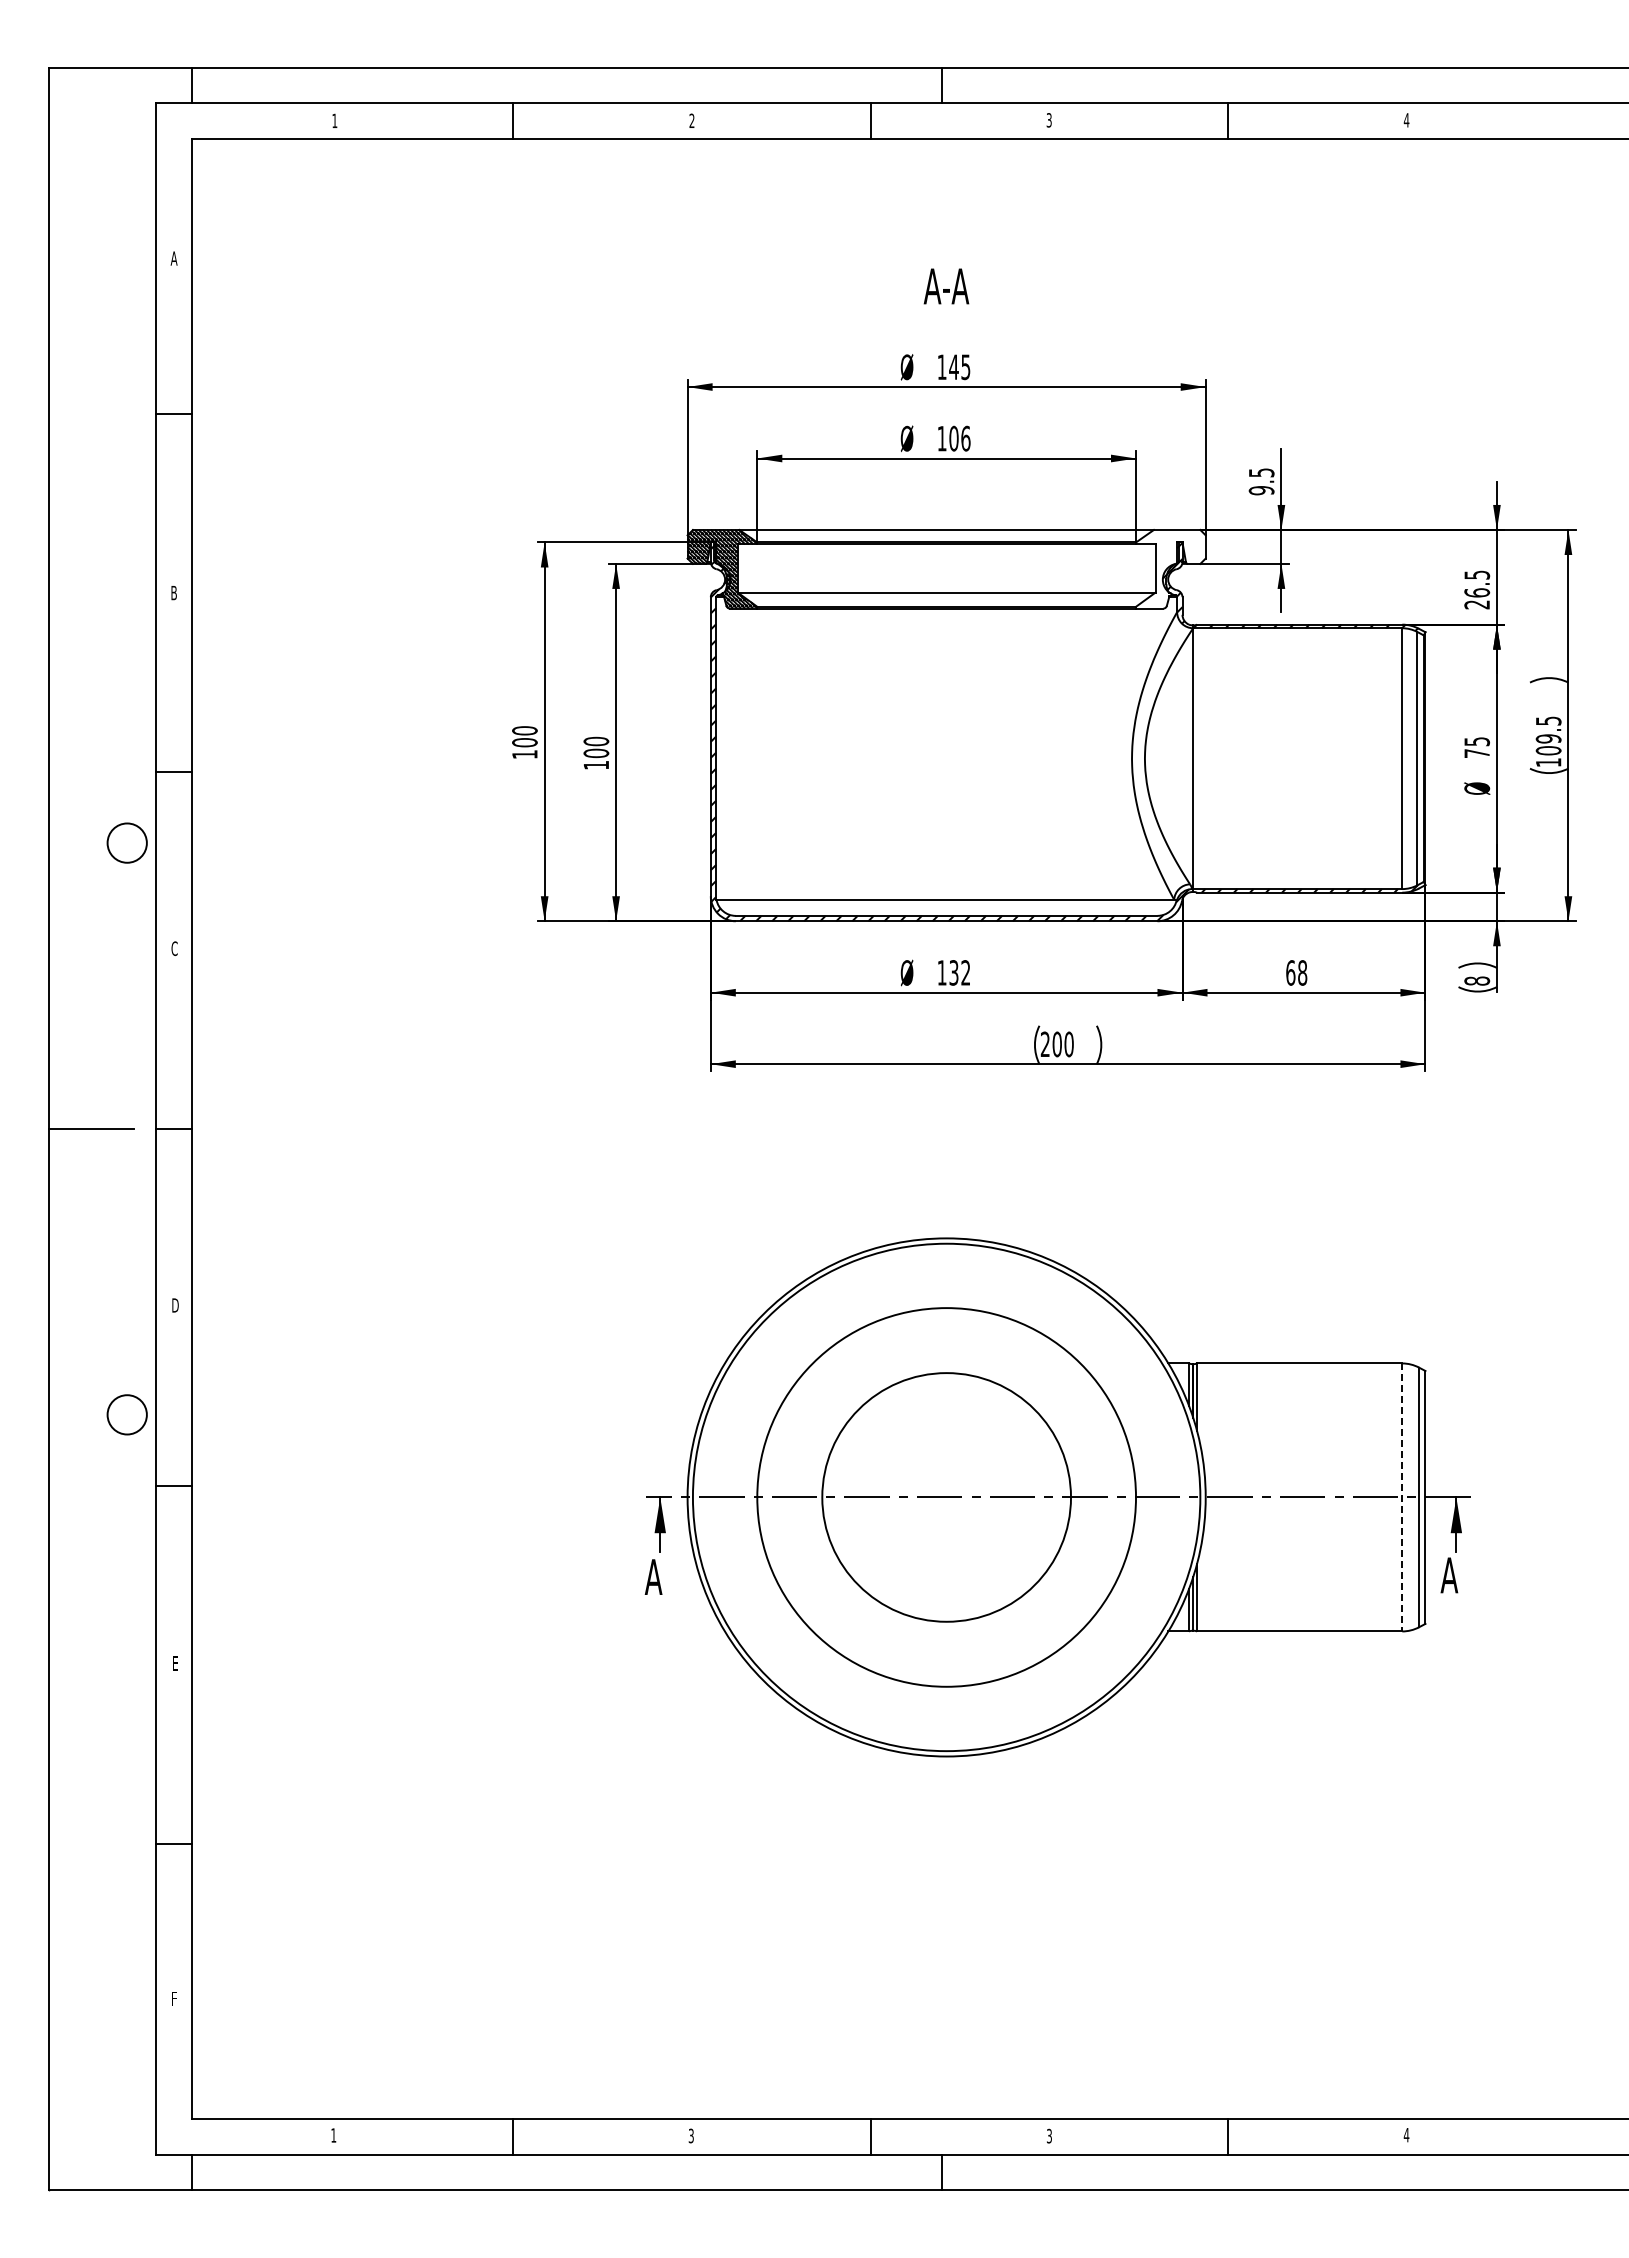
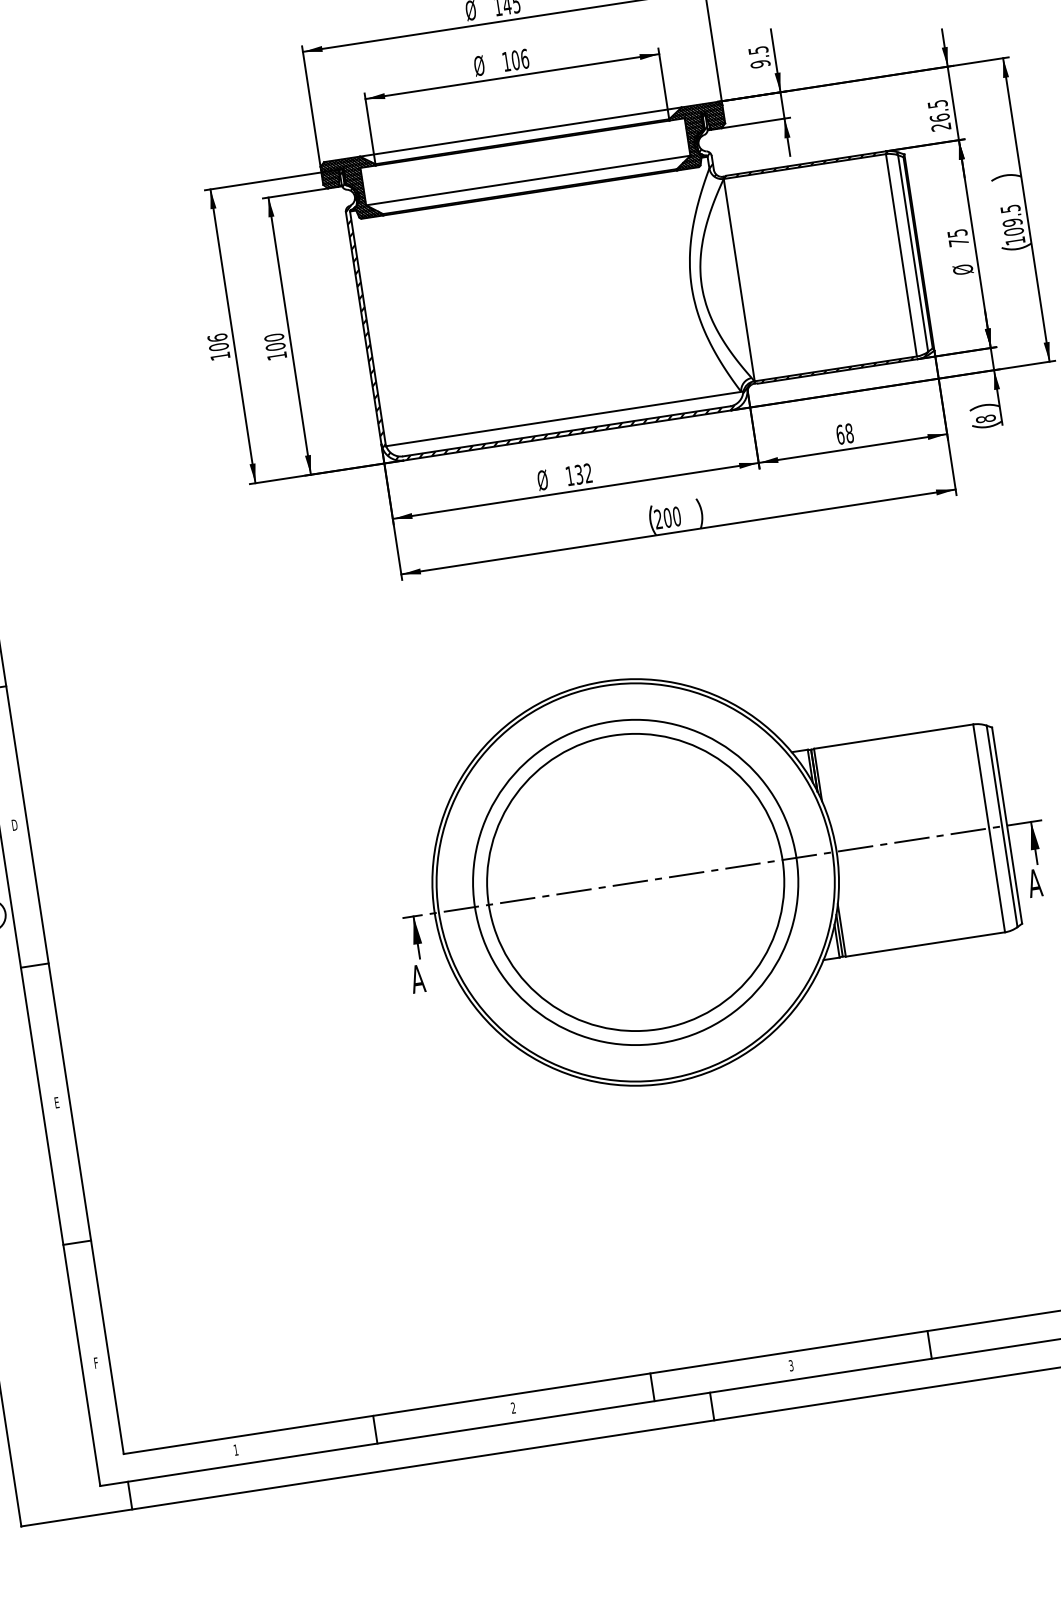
hatch: (1170, 568) -> (699, 135), added
text: (524, 730) -> (217, 337), 100 -> 106
circle: (946, 1497) -> (635, 882), size x1.67
line: (1402, 1497) -> (989, 828), dashed -> solid
text: (690, 2136) -> (512, 1408), 3 -> 2

